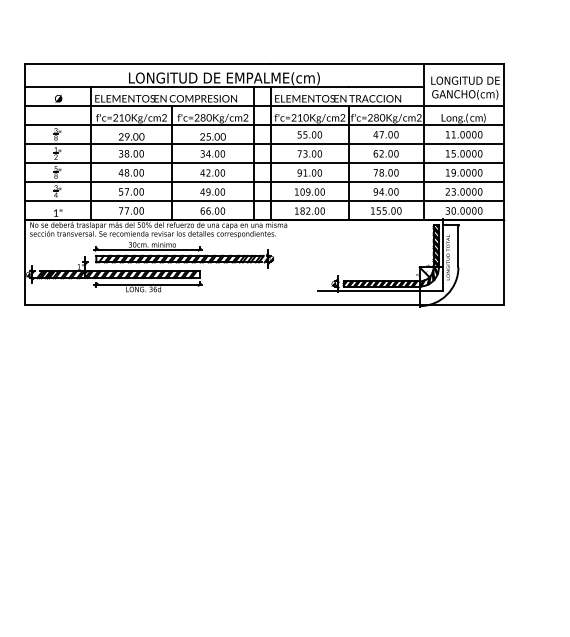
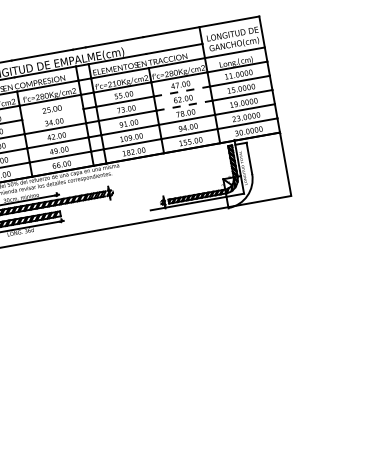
line: (212, 143) -> (52, 114), removed
line: (386, 143) -> (182, 91), solid -> dashed
line: (386, 162) -> (184, 105), solid -> dashed

